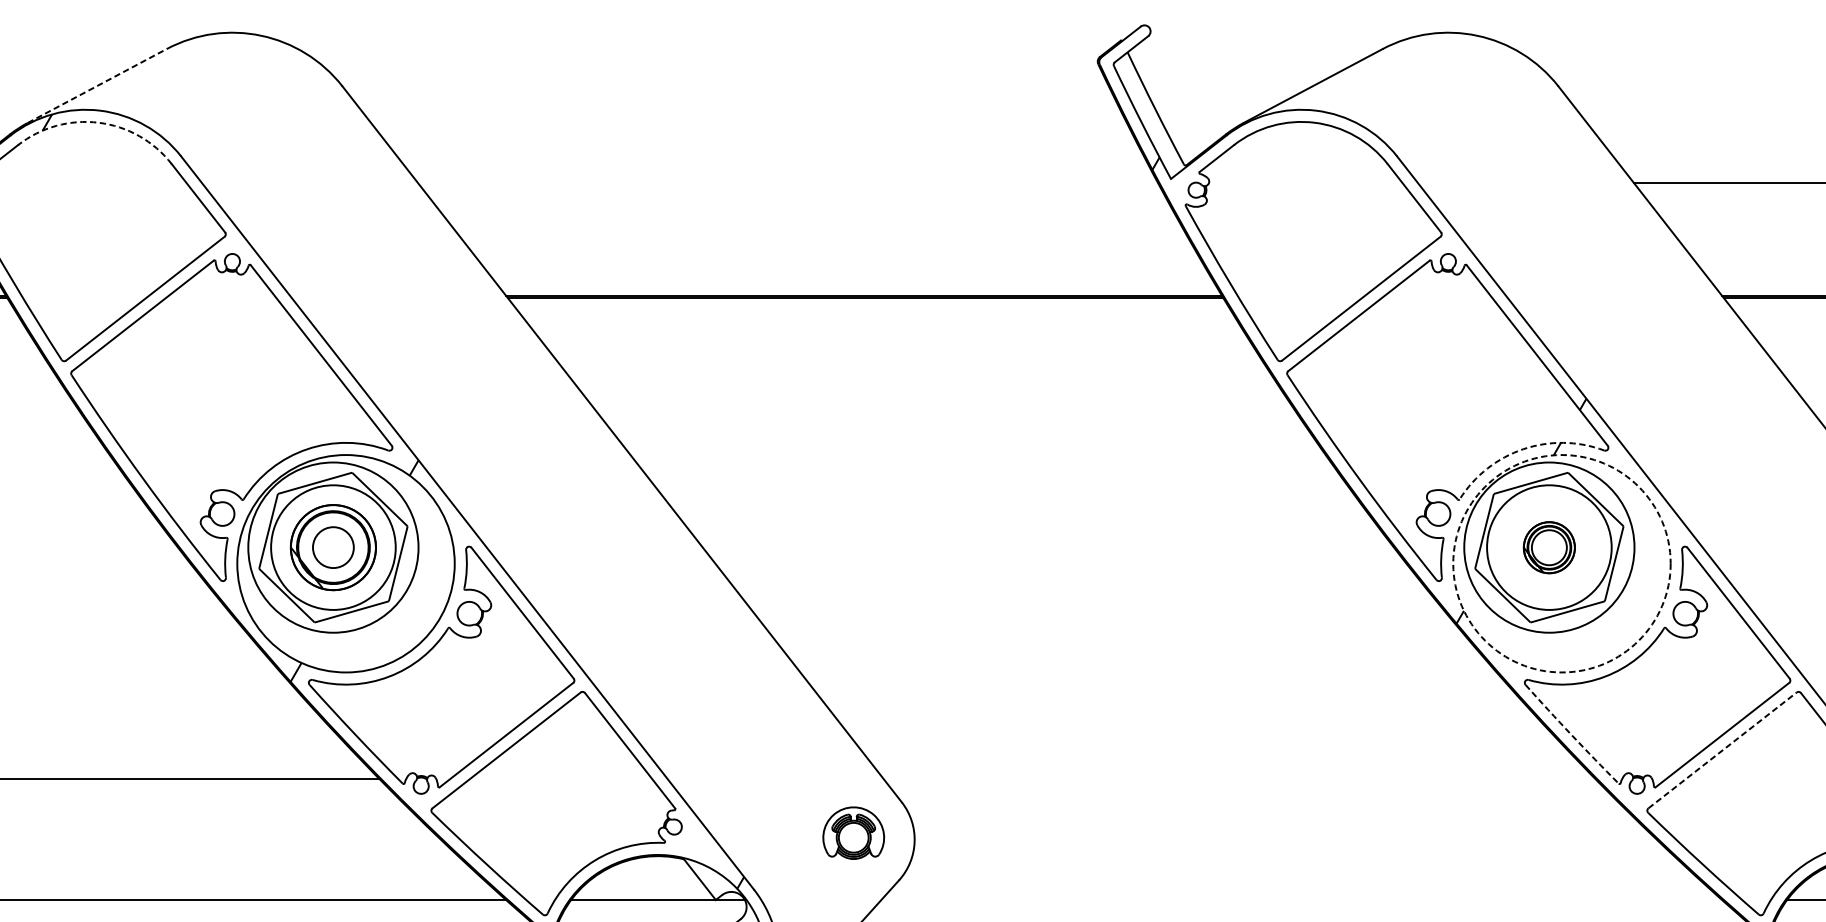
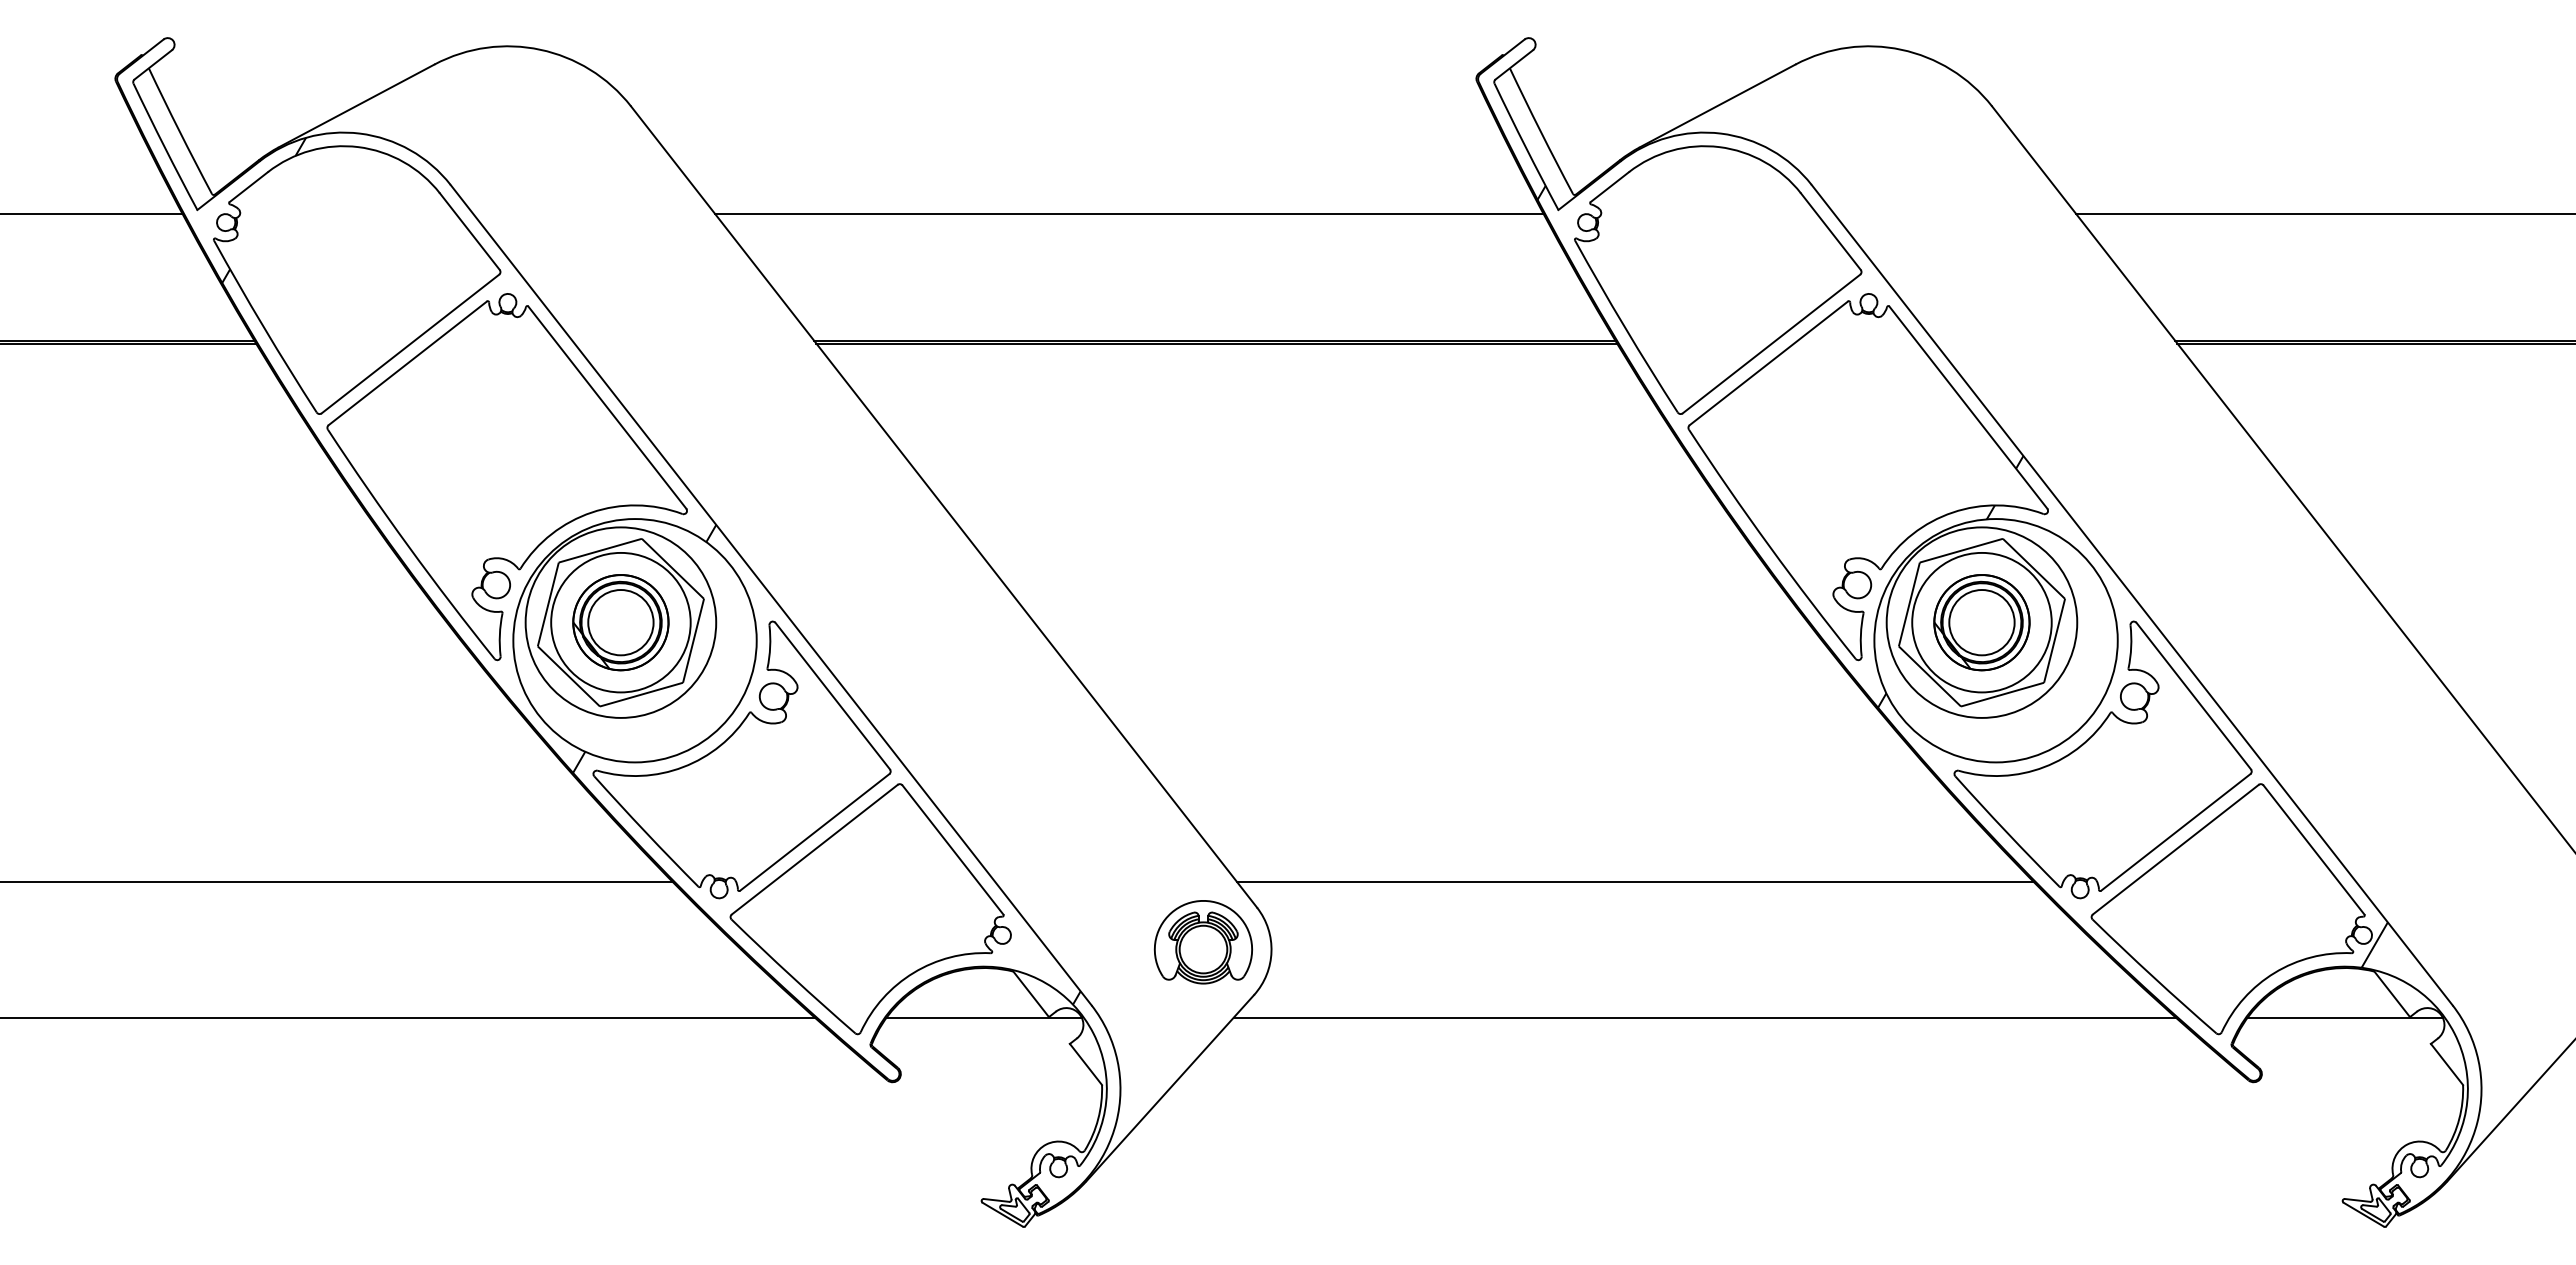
line: (98, 85) -> (357, 105), dashed -> solid
arc: (98, 123) -> (358, 147), dashed -> solid
line: (787, 182) -> (1129, 214), added
arc: (1523, 449) -> (1952, 512), dashed -> solid
circle: (333, 547) -> (620, 622), size x1.43
part: (1548, 547) -> (1981, 622), size x1.67
circle: (1561, 563) -> (1995, 640), dashed -> solid
arc: (1571, 735) -> (2006, 832), dashed -> solid
line: (1723, 750) -> (2176, 849), dashed -> solid
line: (1238, 778) -> (1634, 881), added
part: (852, 833) -> (1202, 942), size x1.43
line: (1301, 900) -> (1704, 1017), added

